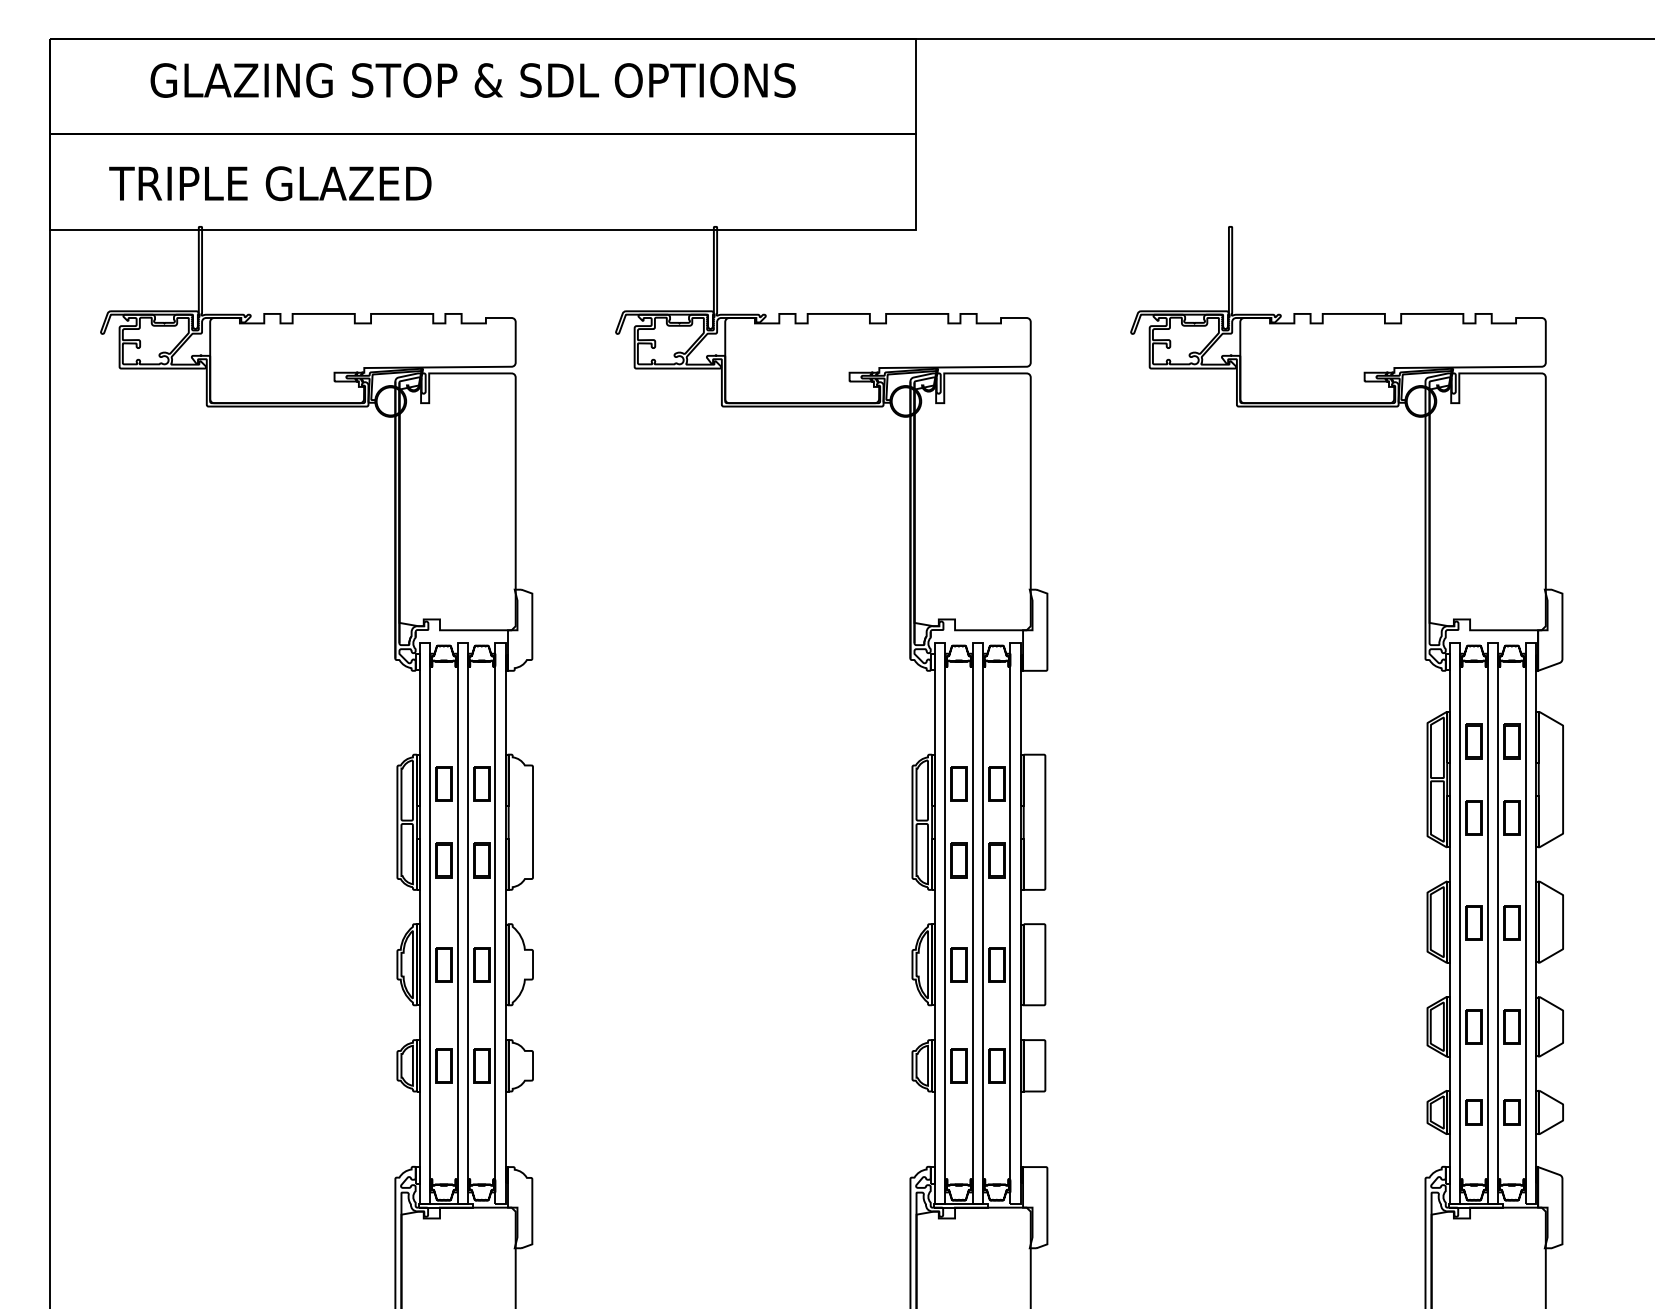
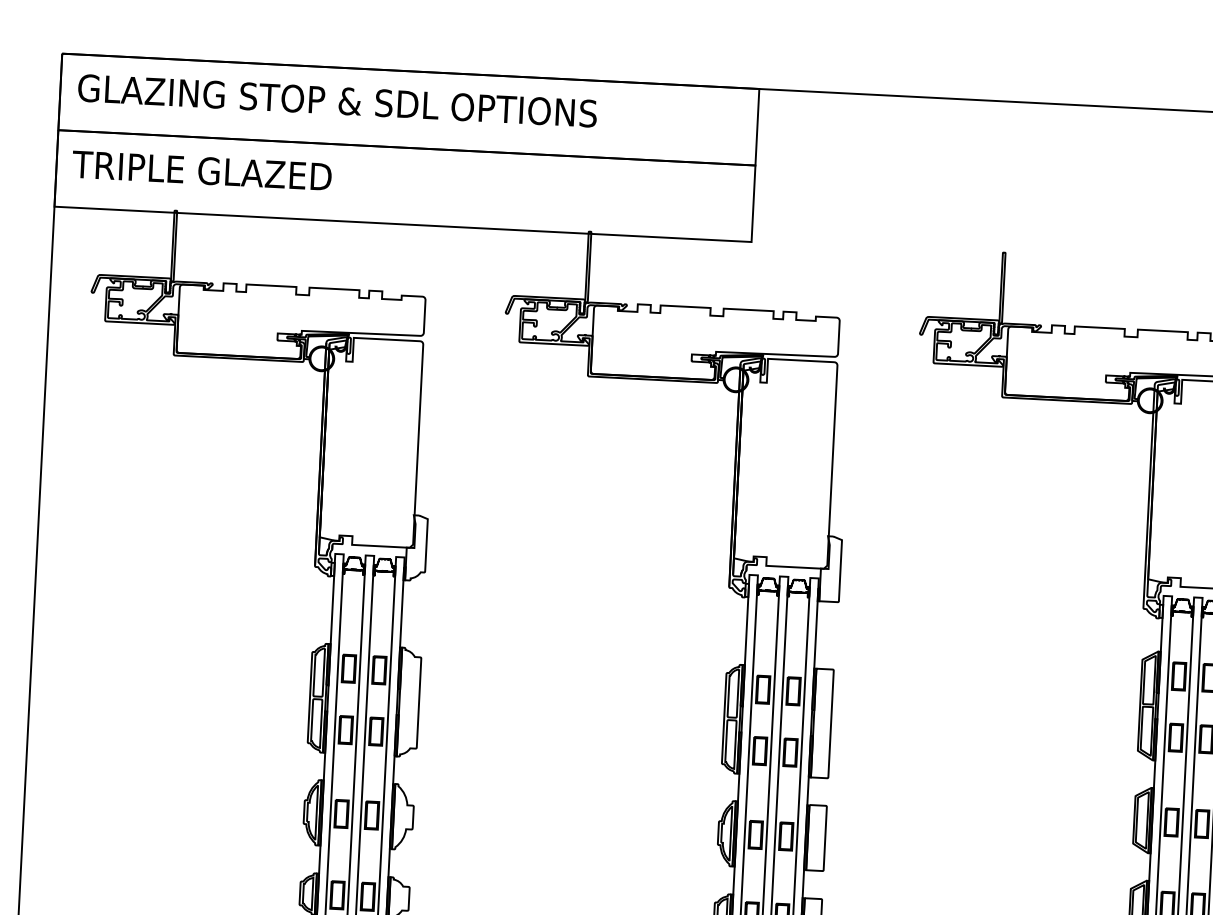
text: (472, 80) -> (337, 100), moved
text: (270, 183) -> (202, 170), moved

